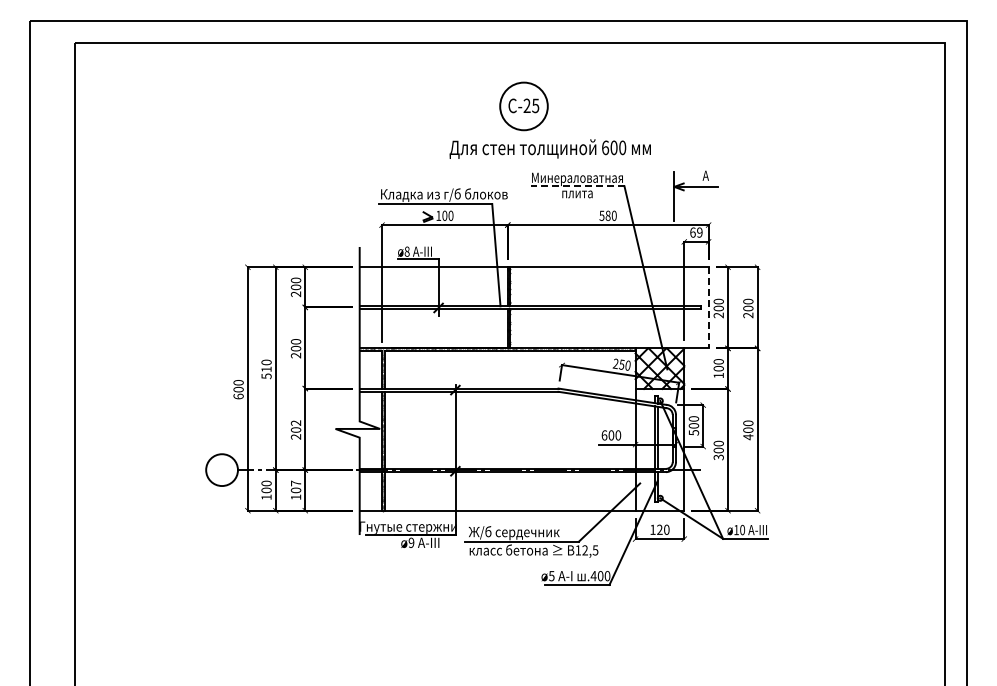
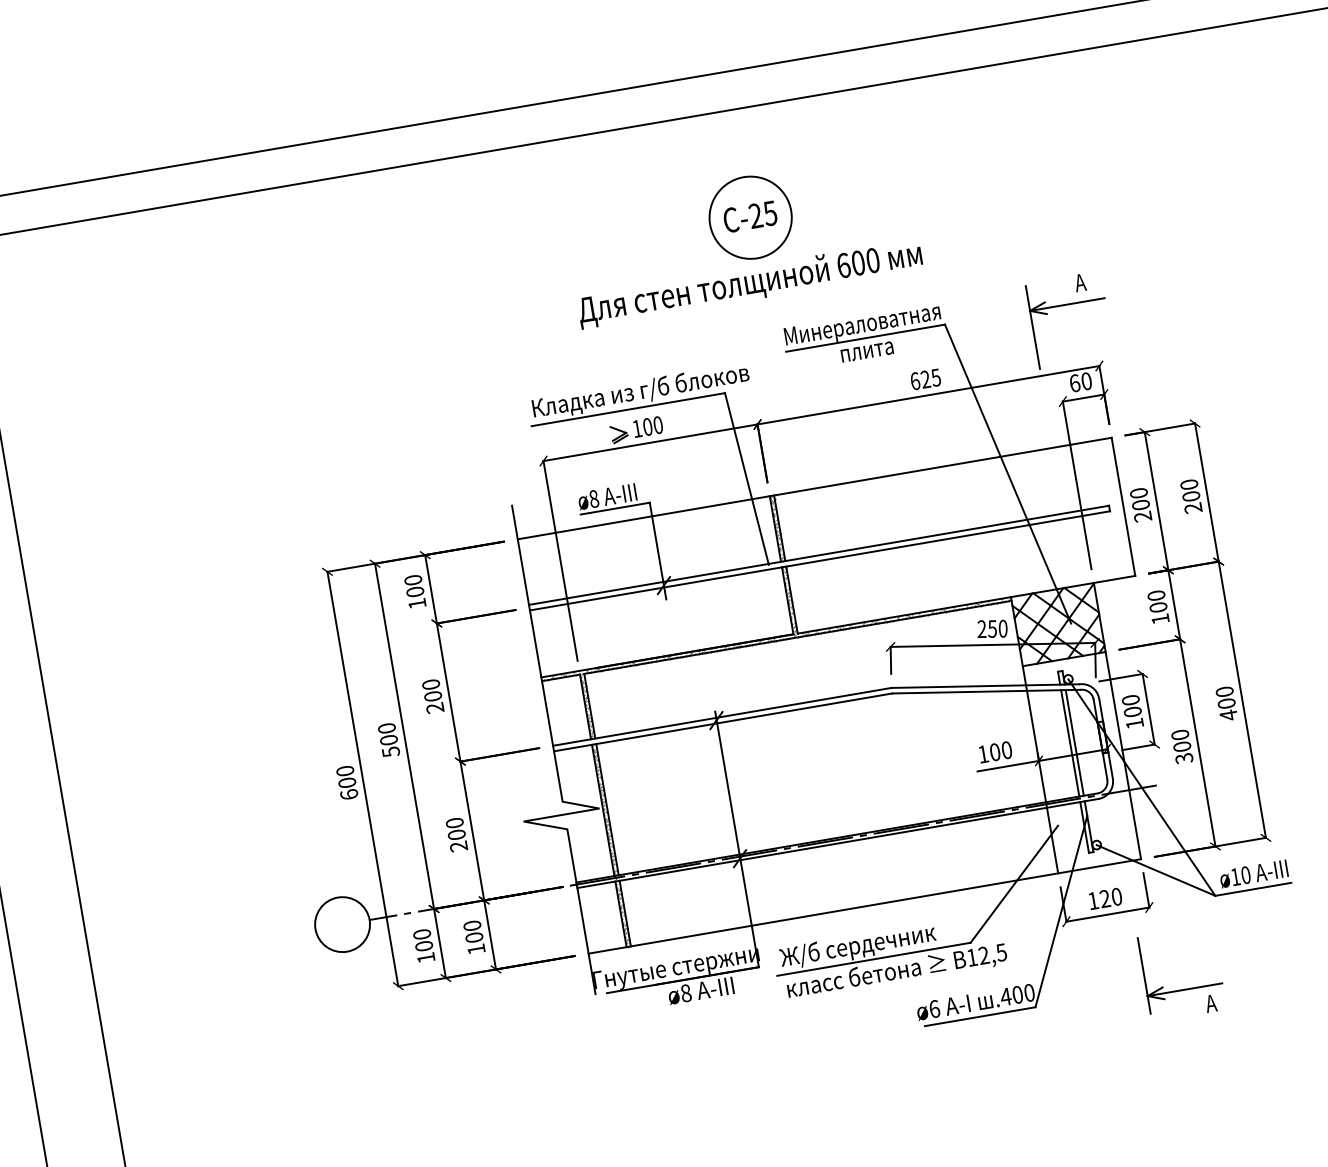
text: (549, 148) -> (748, 283), moved
line: (577, 186) -> (865, 338), dashed -> solid
text: (607, 215) -> (924, 379), 580 -> 625
text: (699, 232) -> (1086, 381), 69 -> 60
text: (295, 294) -> (416, 604), 200 -> 100
line: (708, 307) -> (1123, 506), dashed -> solid
text: (266, 369) -> (388, 740), 510 -> 500
text: (296, 422) -> (455, 821), 202 -> 200
text: (693, 432) -> (1134, 723), 500 -> 100
text: (604, 435) -> (983, 754), 600 -> 100
text: (295, 483) -> (471, 926), 107 -> 100
text: (411, 542) -> (686, 992), ø9 -> ø8
text: (551, 576) -> (934, 1009), ø5 -> ø6
part: (696, 588) -> (1184, 988), added

